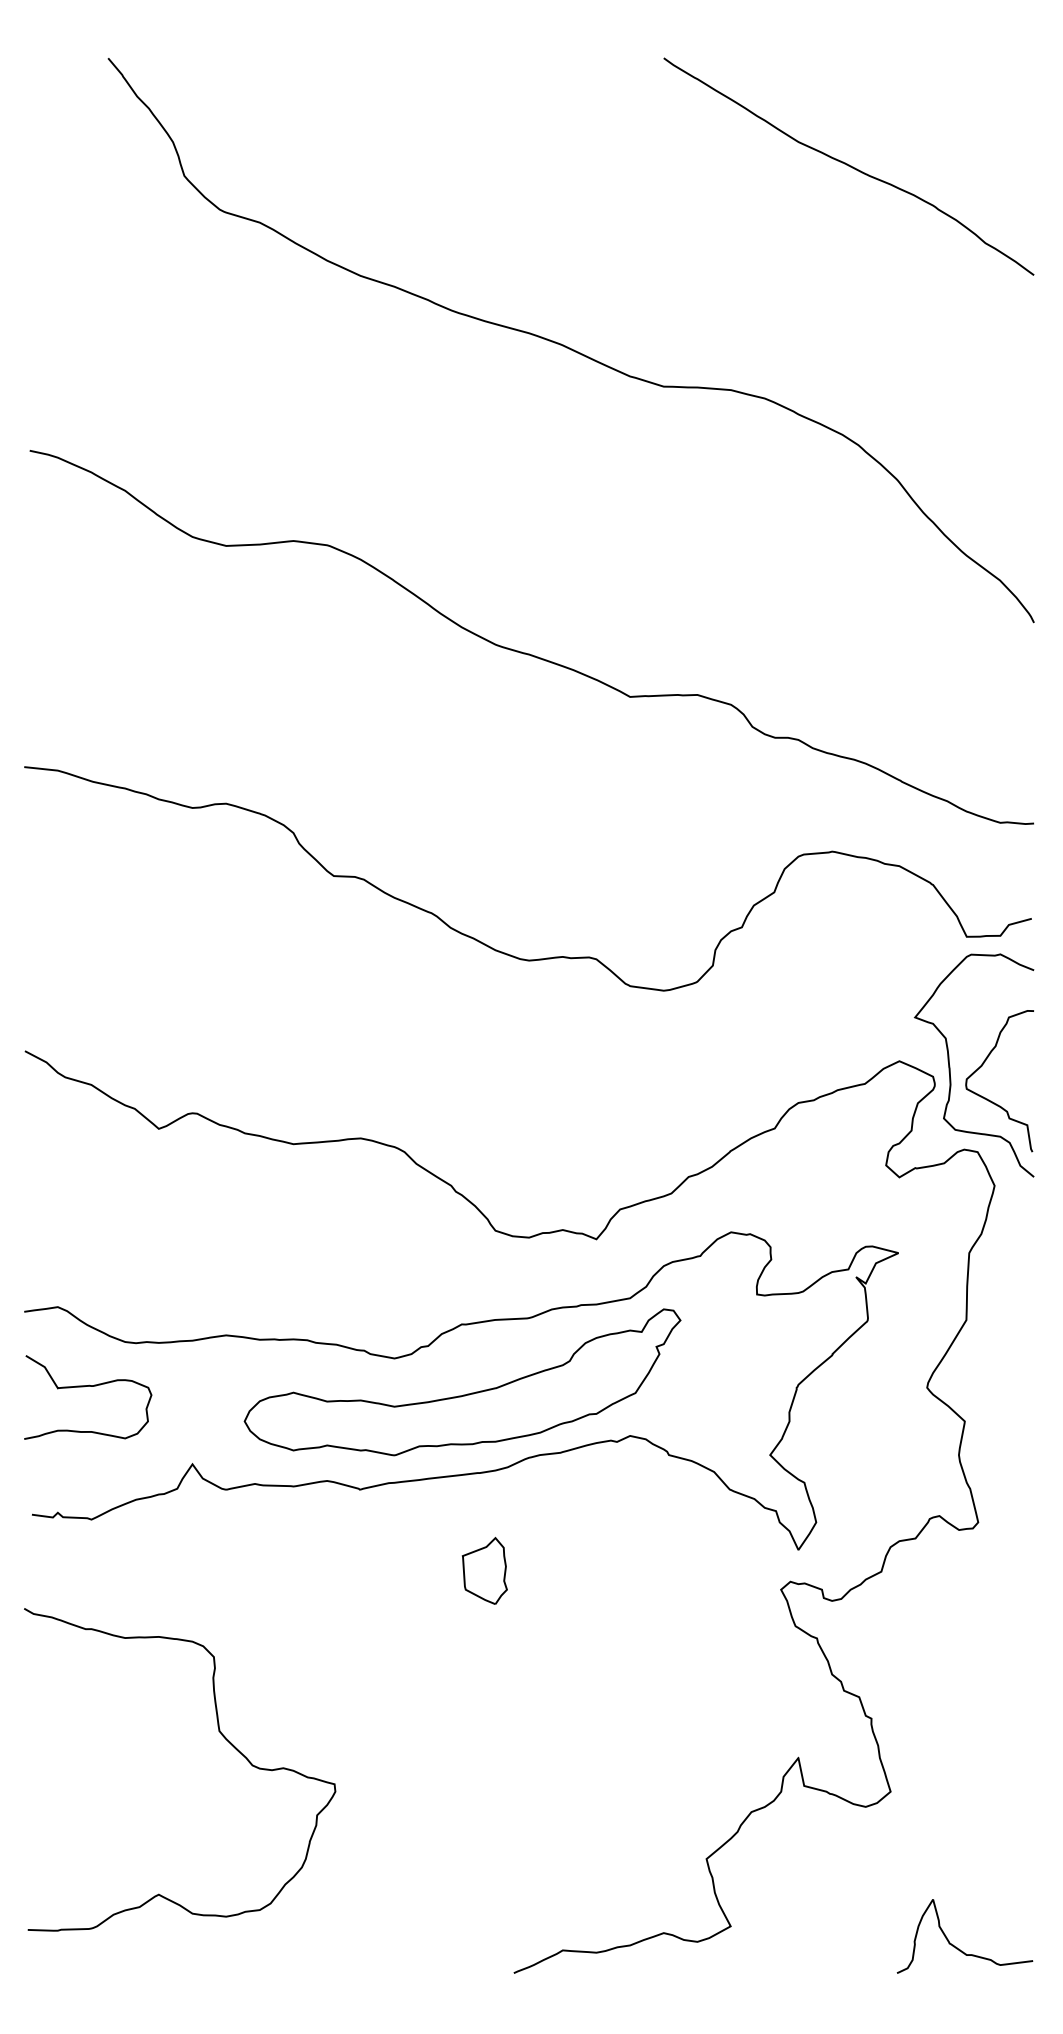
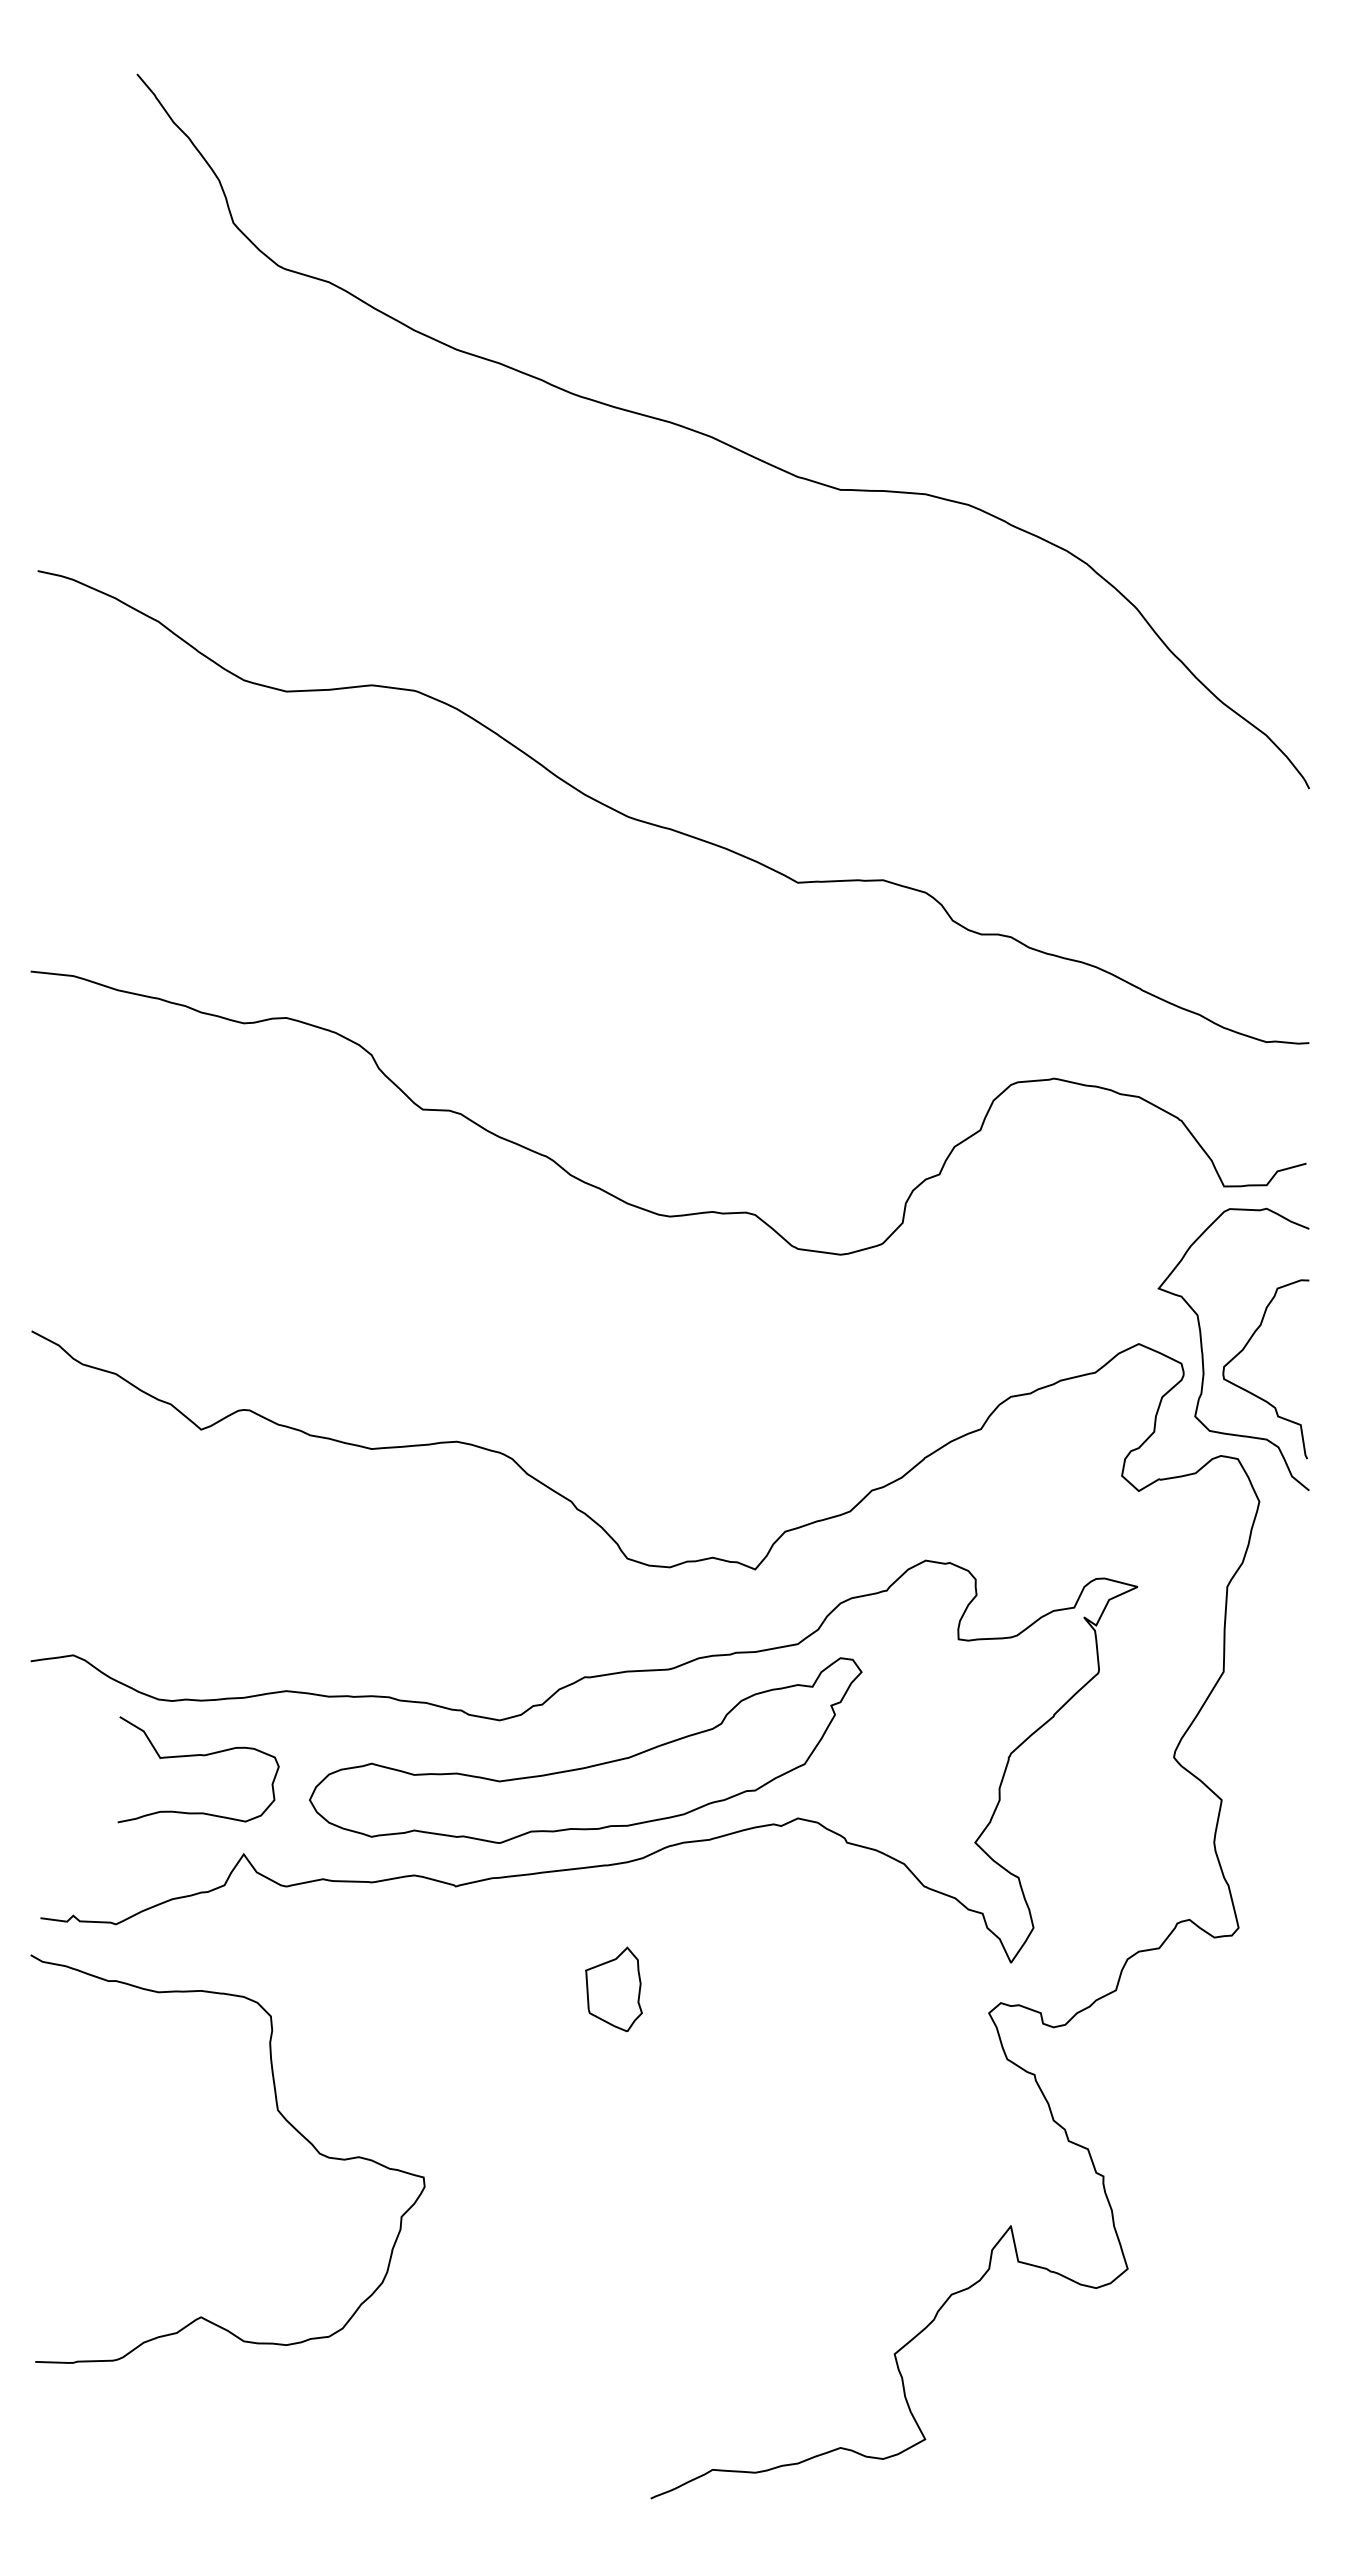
curve: (848, 165) -> (1074, 210), removed
curve: (87, 1387) -> (197, 1756), moved
curve: (223, 1736) -> (282, 2117), moved
curve: (956, 1946) -> (1211, 2465), removed

